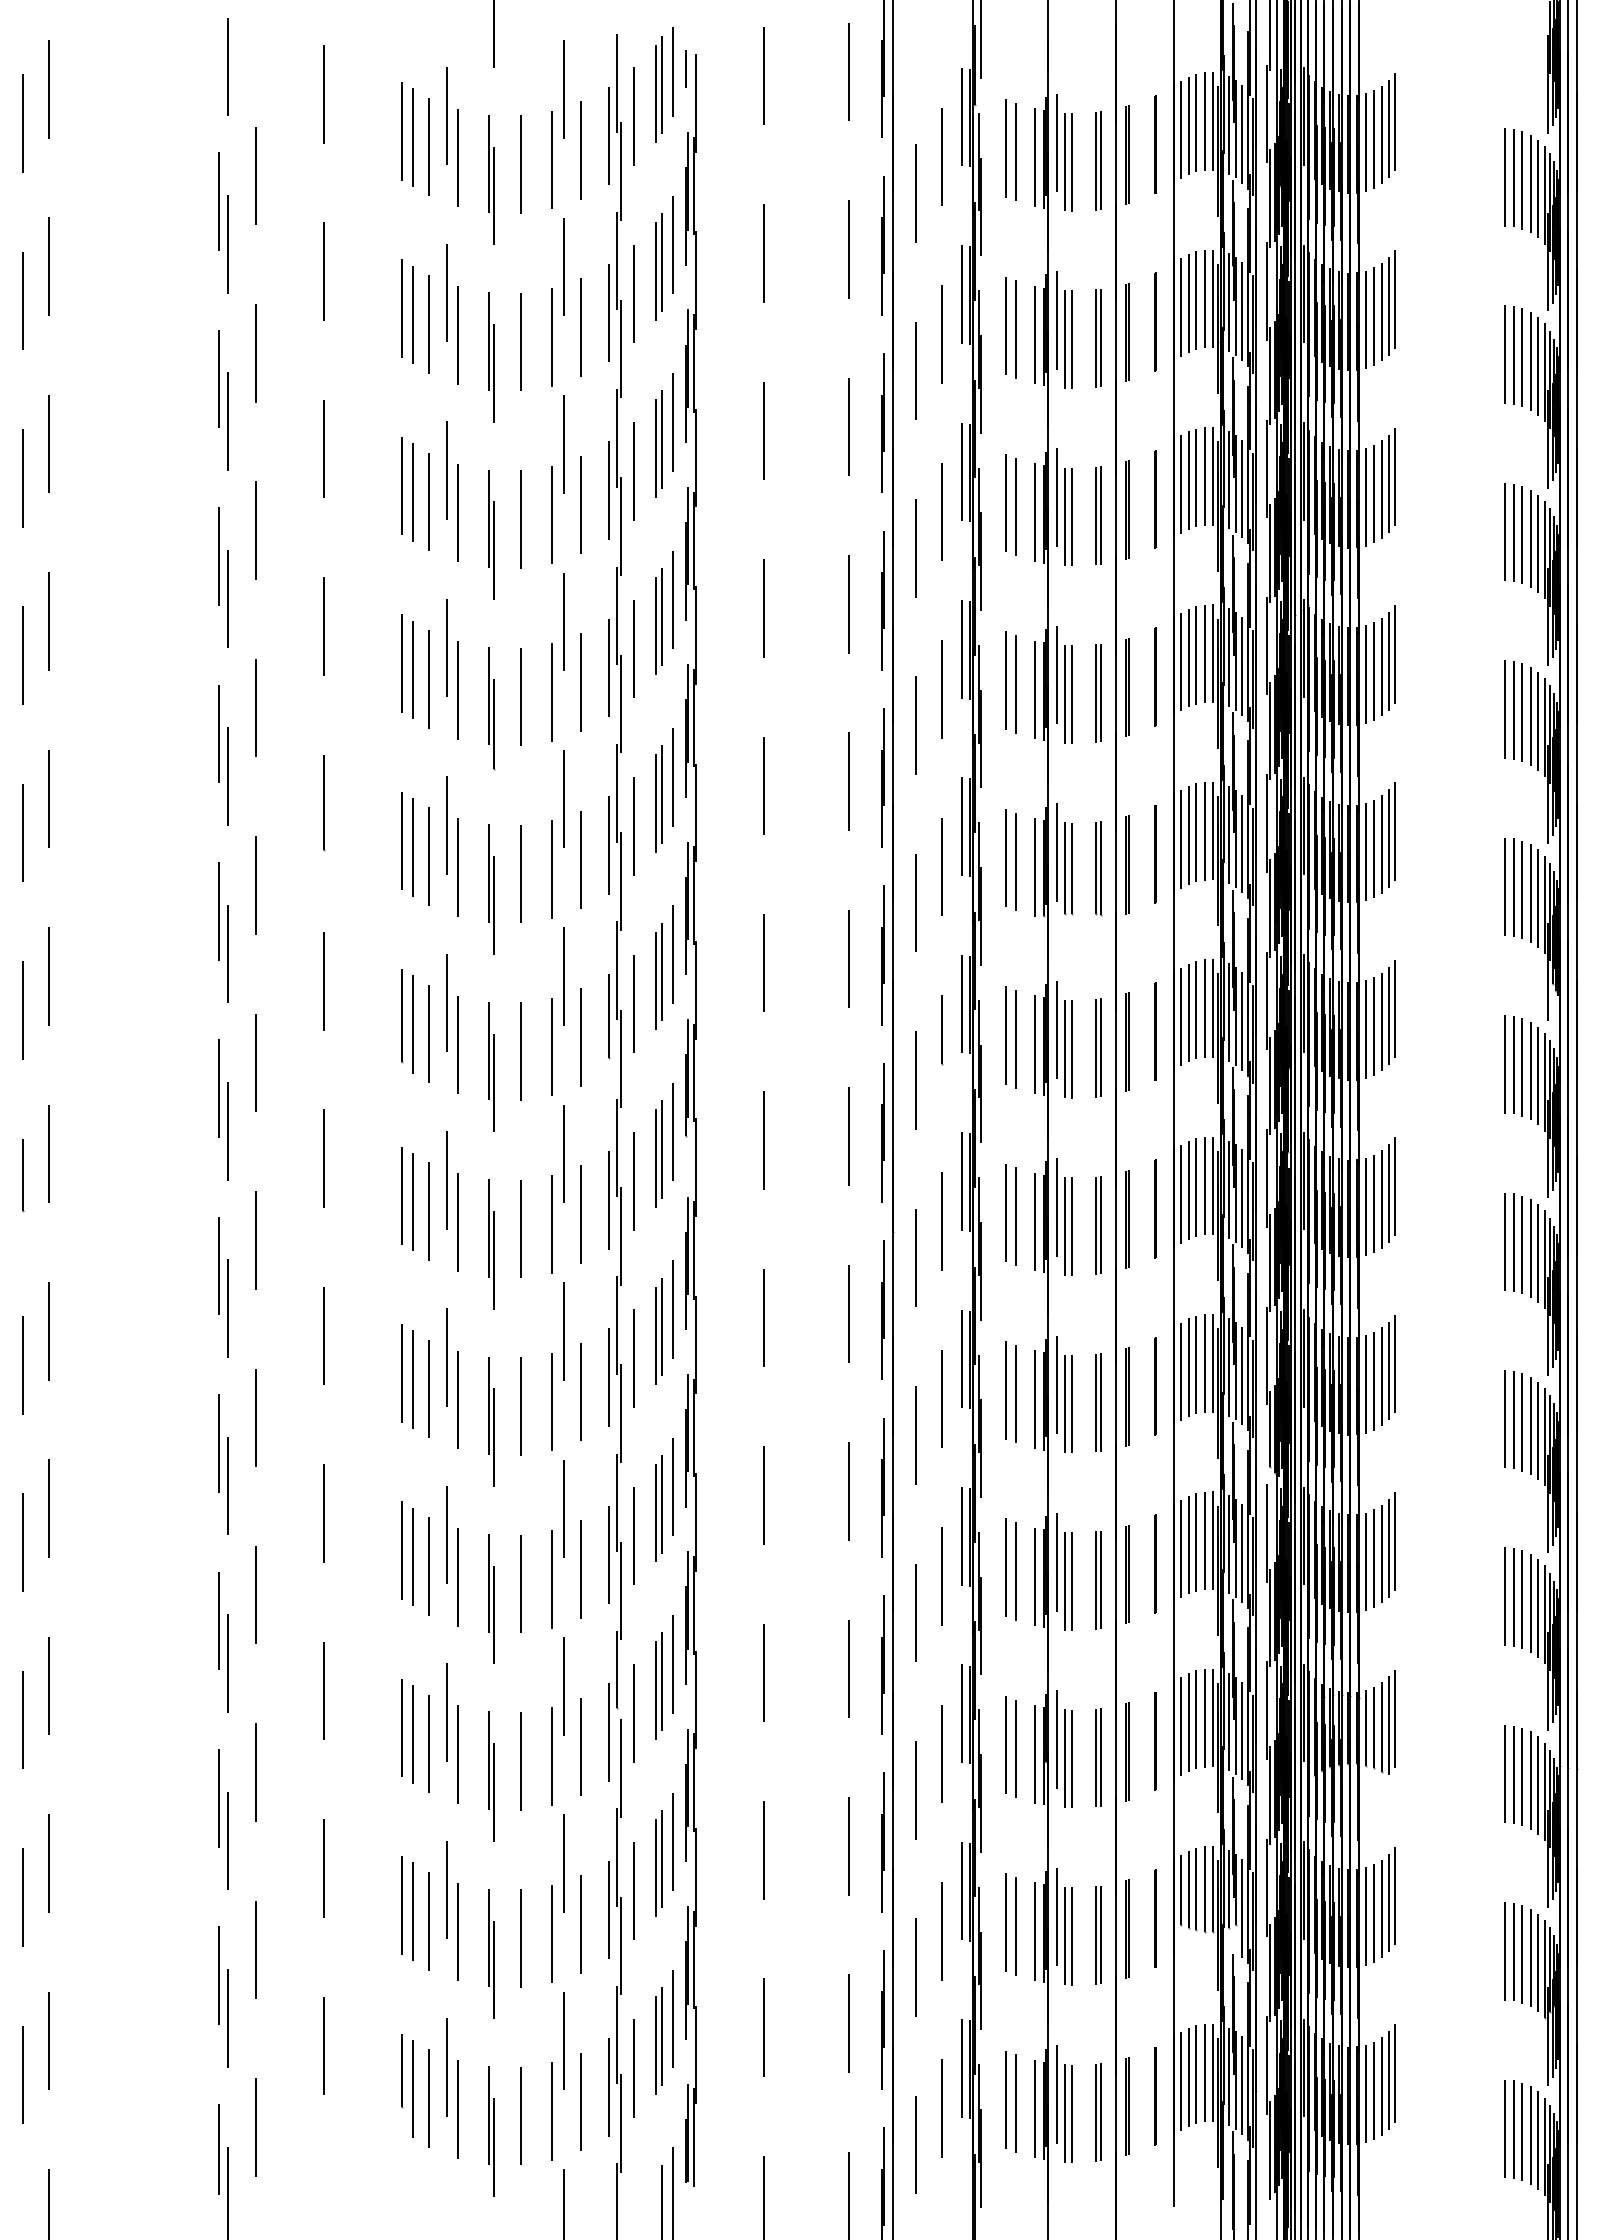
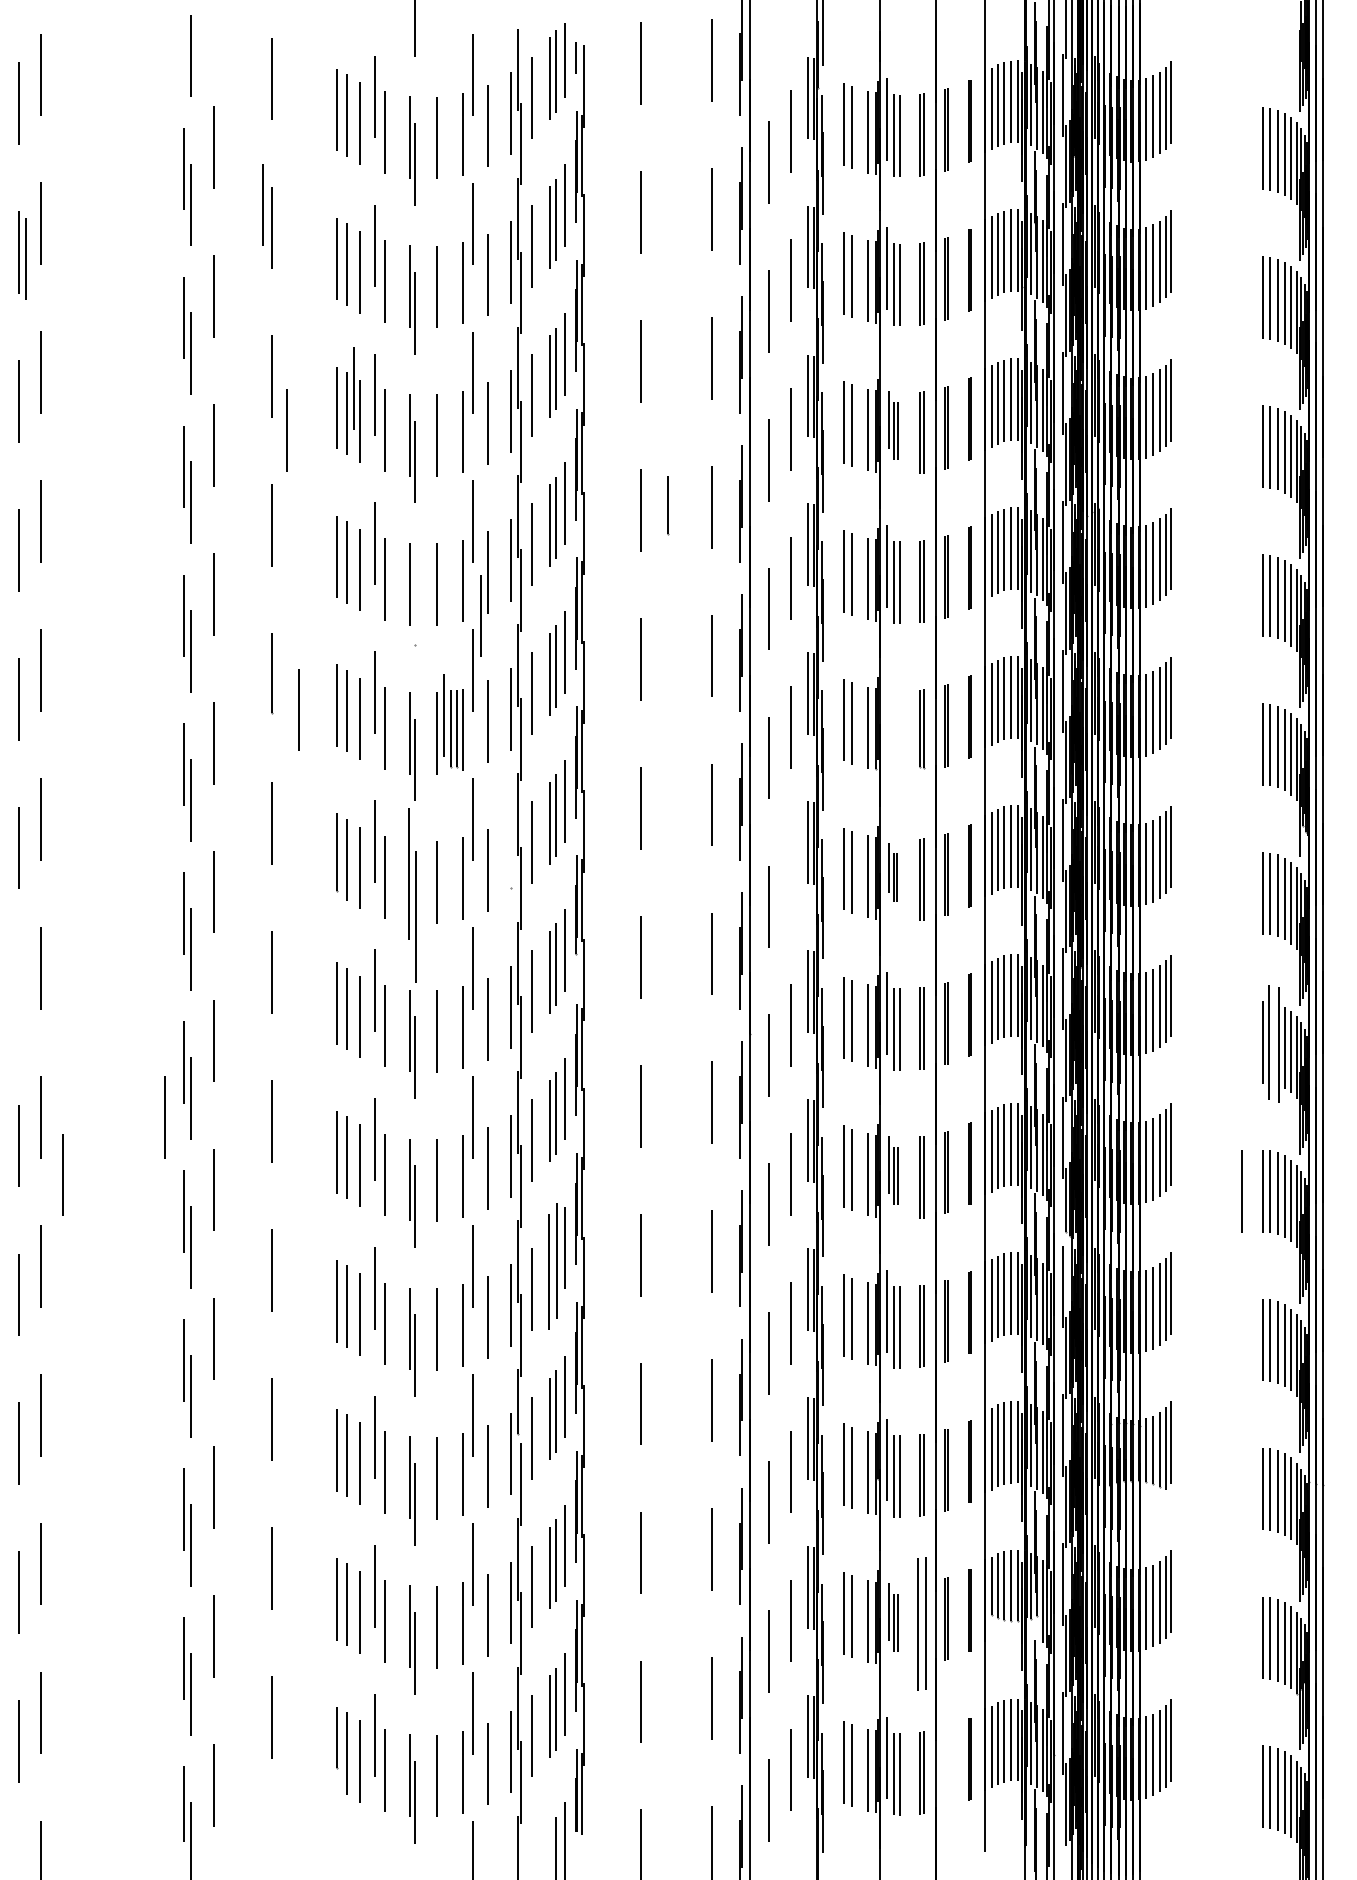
line: (313, 244) -> (262, 205), added
line: (31, 308) -> (26, 258), added
line: (421, 462) -> (353, 388), added
part: (1064, 506) -> (893, 425), size x0.7
line: (341, 512) -> (286, 430), added
line: (494, 723) -> (414, 607), removed
line: (572, 733) -> (480, 615), added
line: (356, 845) -> (299, 709), added
part: (1064, 859) -> (450, 721), moved
line: (609, 1015) -> (511, 852), removed
line: (942, 1030) -> (668, 505), moved
part: (1064, 1039) -> (893, 872), size x0.6
part: (491, 1066) -> (412, 895), size x1.6
line: (23, 1175) -> (19, 986), removed
part: (1517, 1243) -> (1273, 1043), size x1.4
line: (196, 1331) -> (164, 1117), added
part: (1064, 1394) -> (893, 1170), size x0.7
line: (74, 1399) -> (62, 1174), added
line: (1479, 1418) -> (1241, 1190), added
part: (658, 1508) -> (552, 1266), size x1.4
part: (1064, 1926) -> (893, 1616), size x0.7
part: (1098, 1935) -> (921, 1624), size x1.6
line: (1126, 2106) -> (945, 1768), removed

